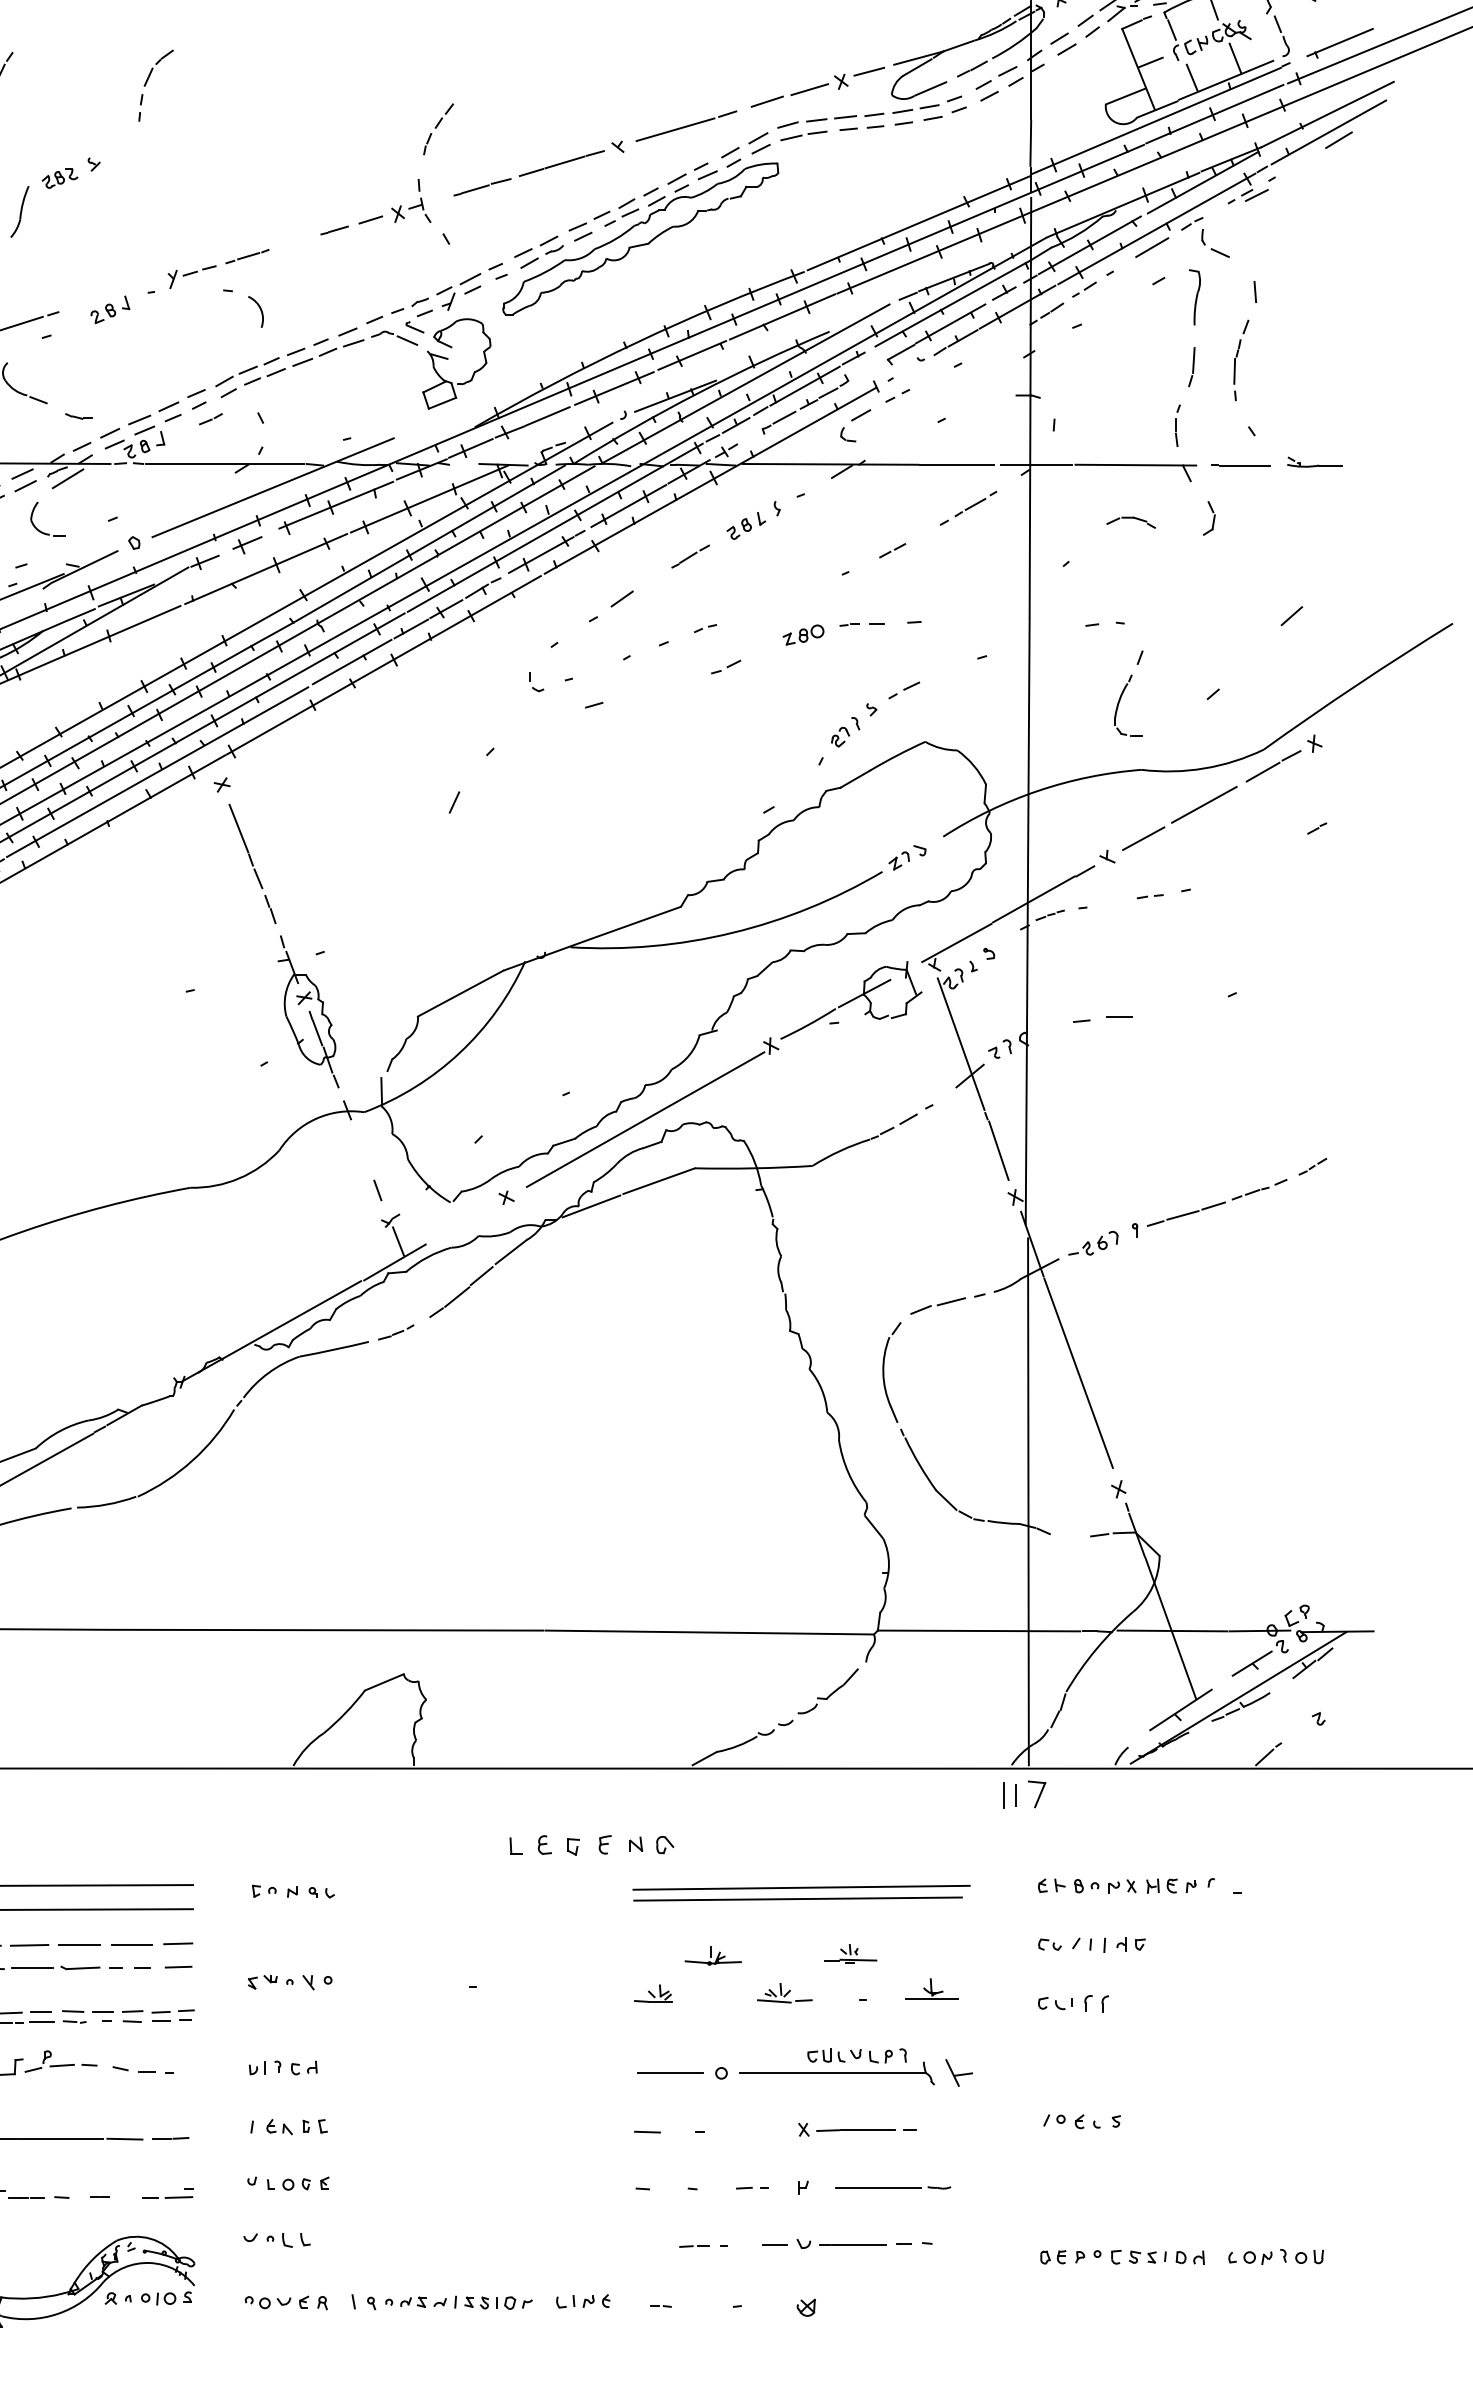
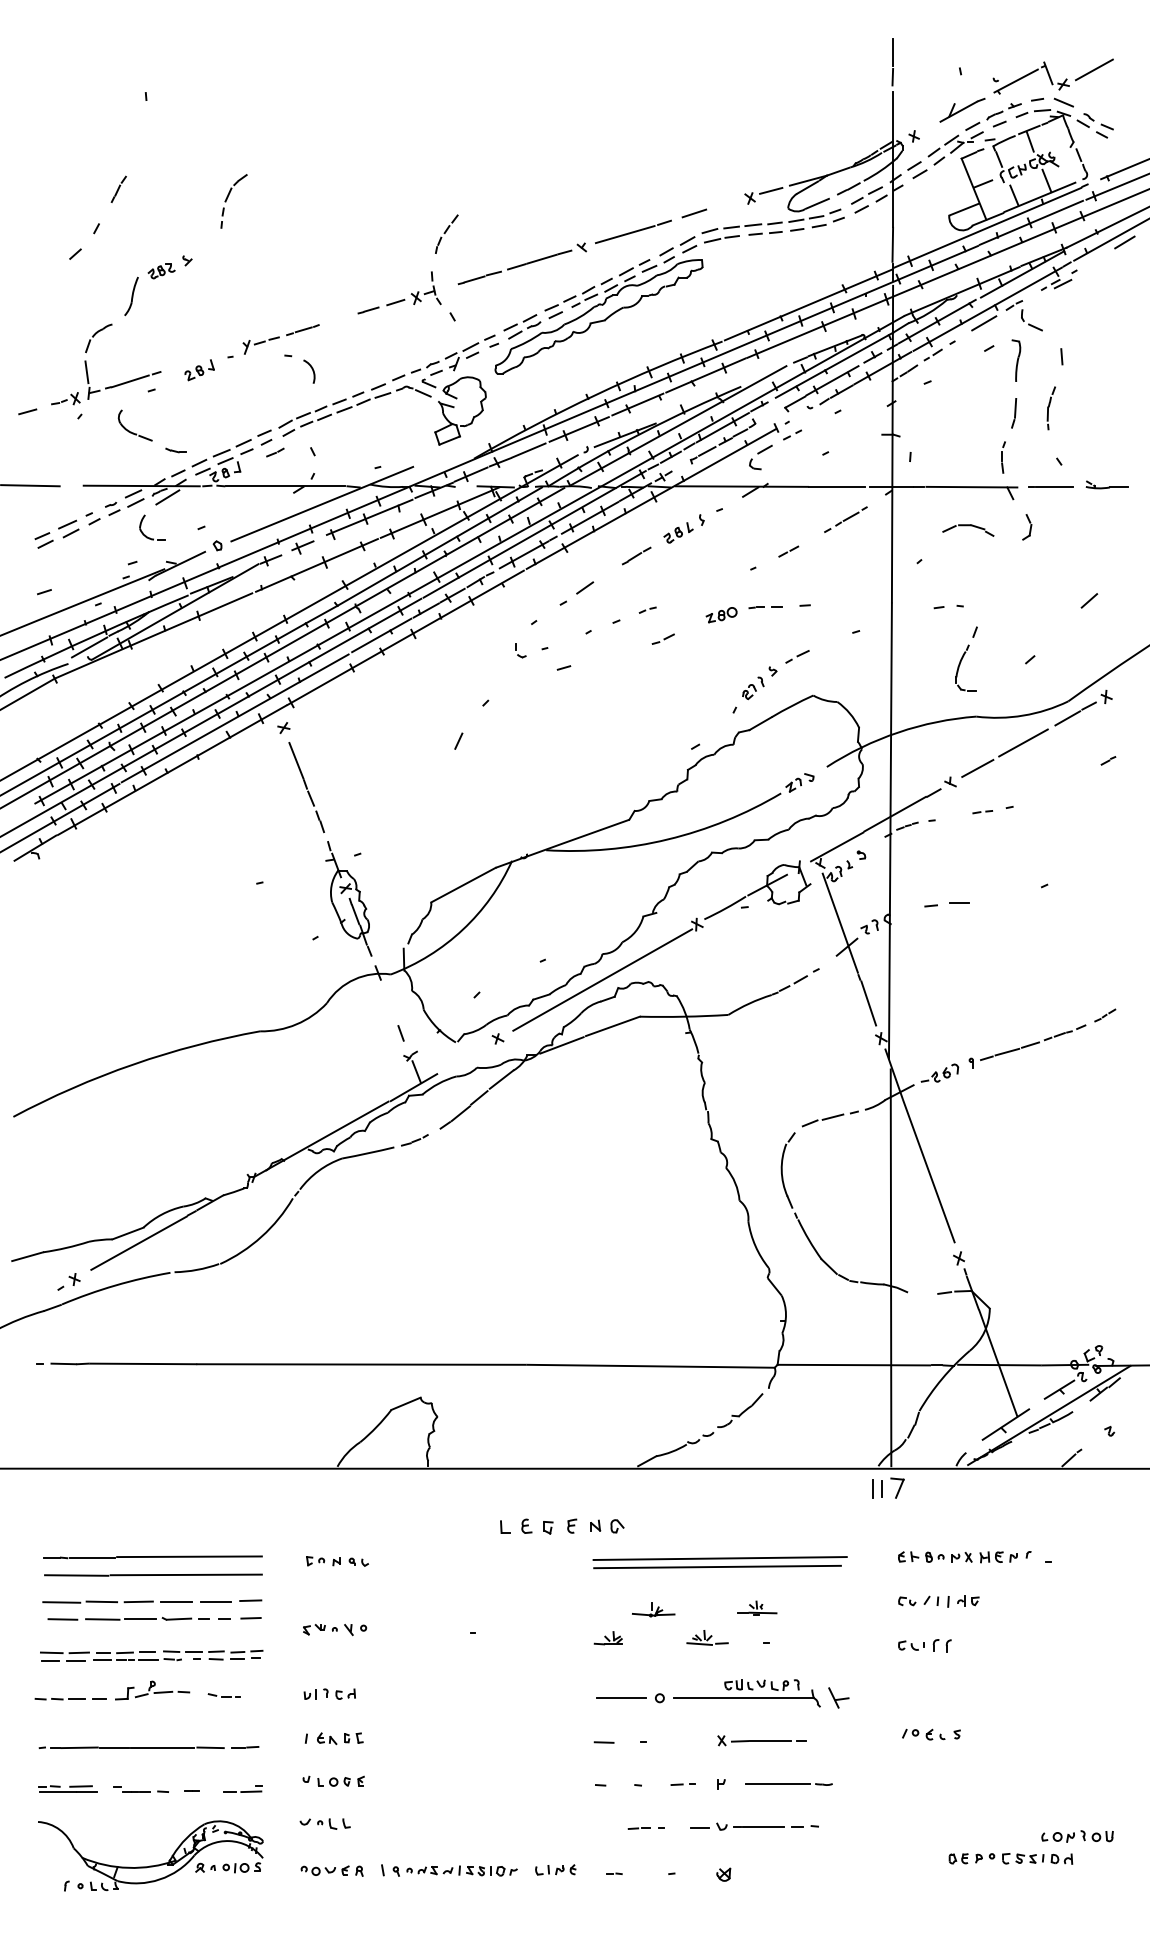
line: (809, 89) -> (726, 204), removed
part: (1241, 360) -> (1051, 408), size x0.7
part: (1131, 522) -> (968, 530), size x1.4
part: (932, 1988) -> (818, 1634), removed
part: (143, 2069) -> (224, 1695), size x0.7
part: (1122, 2256) -> (1010, 1858), moved

